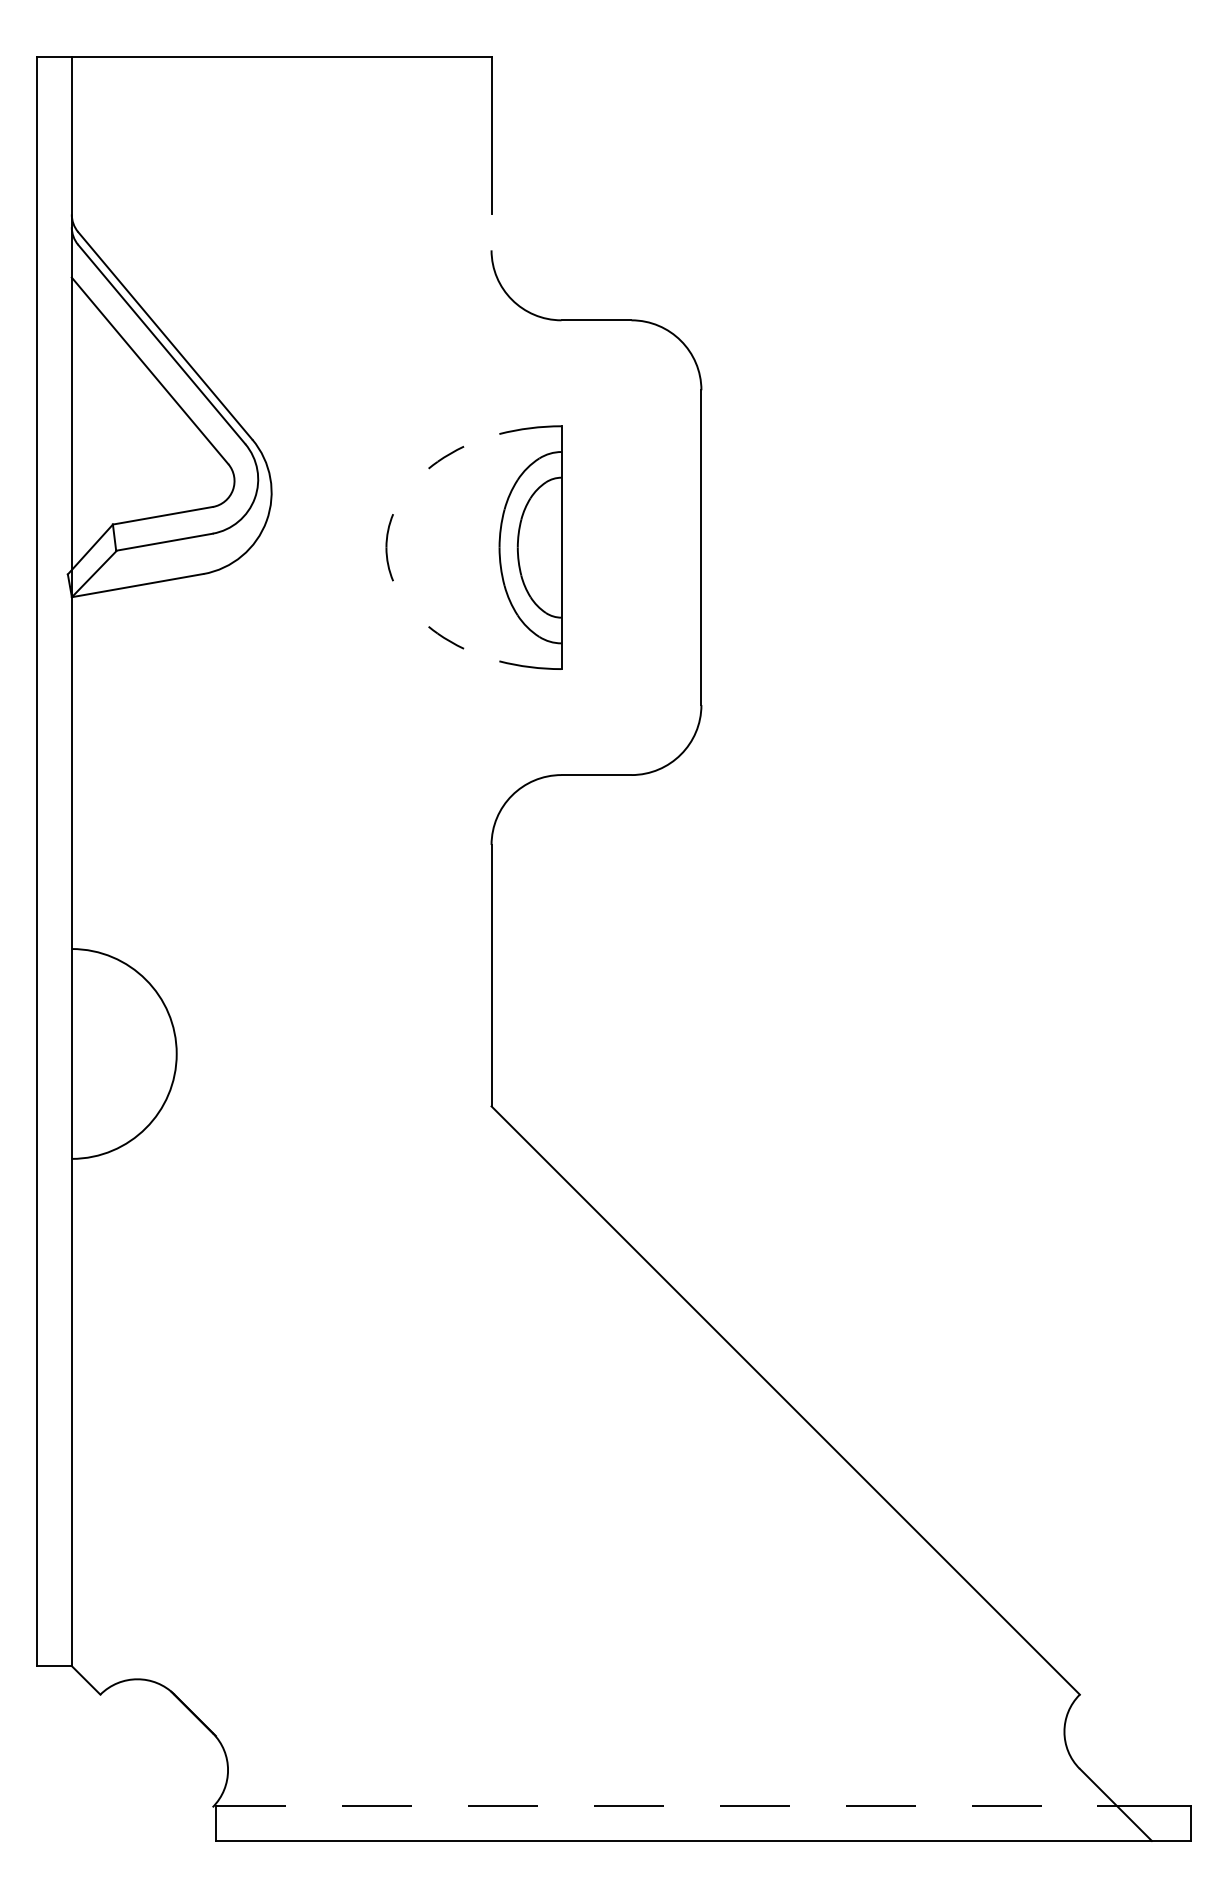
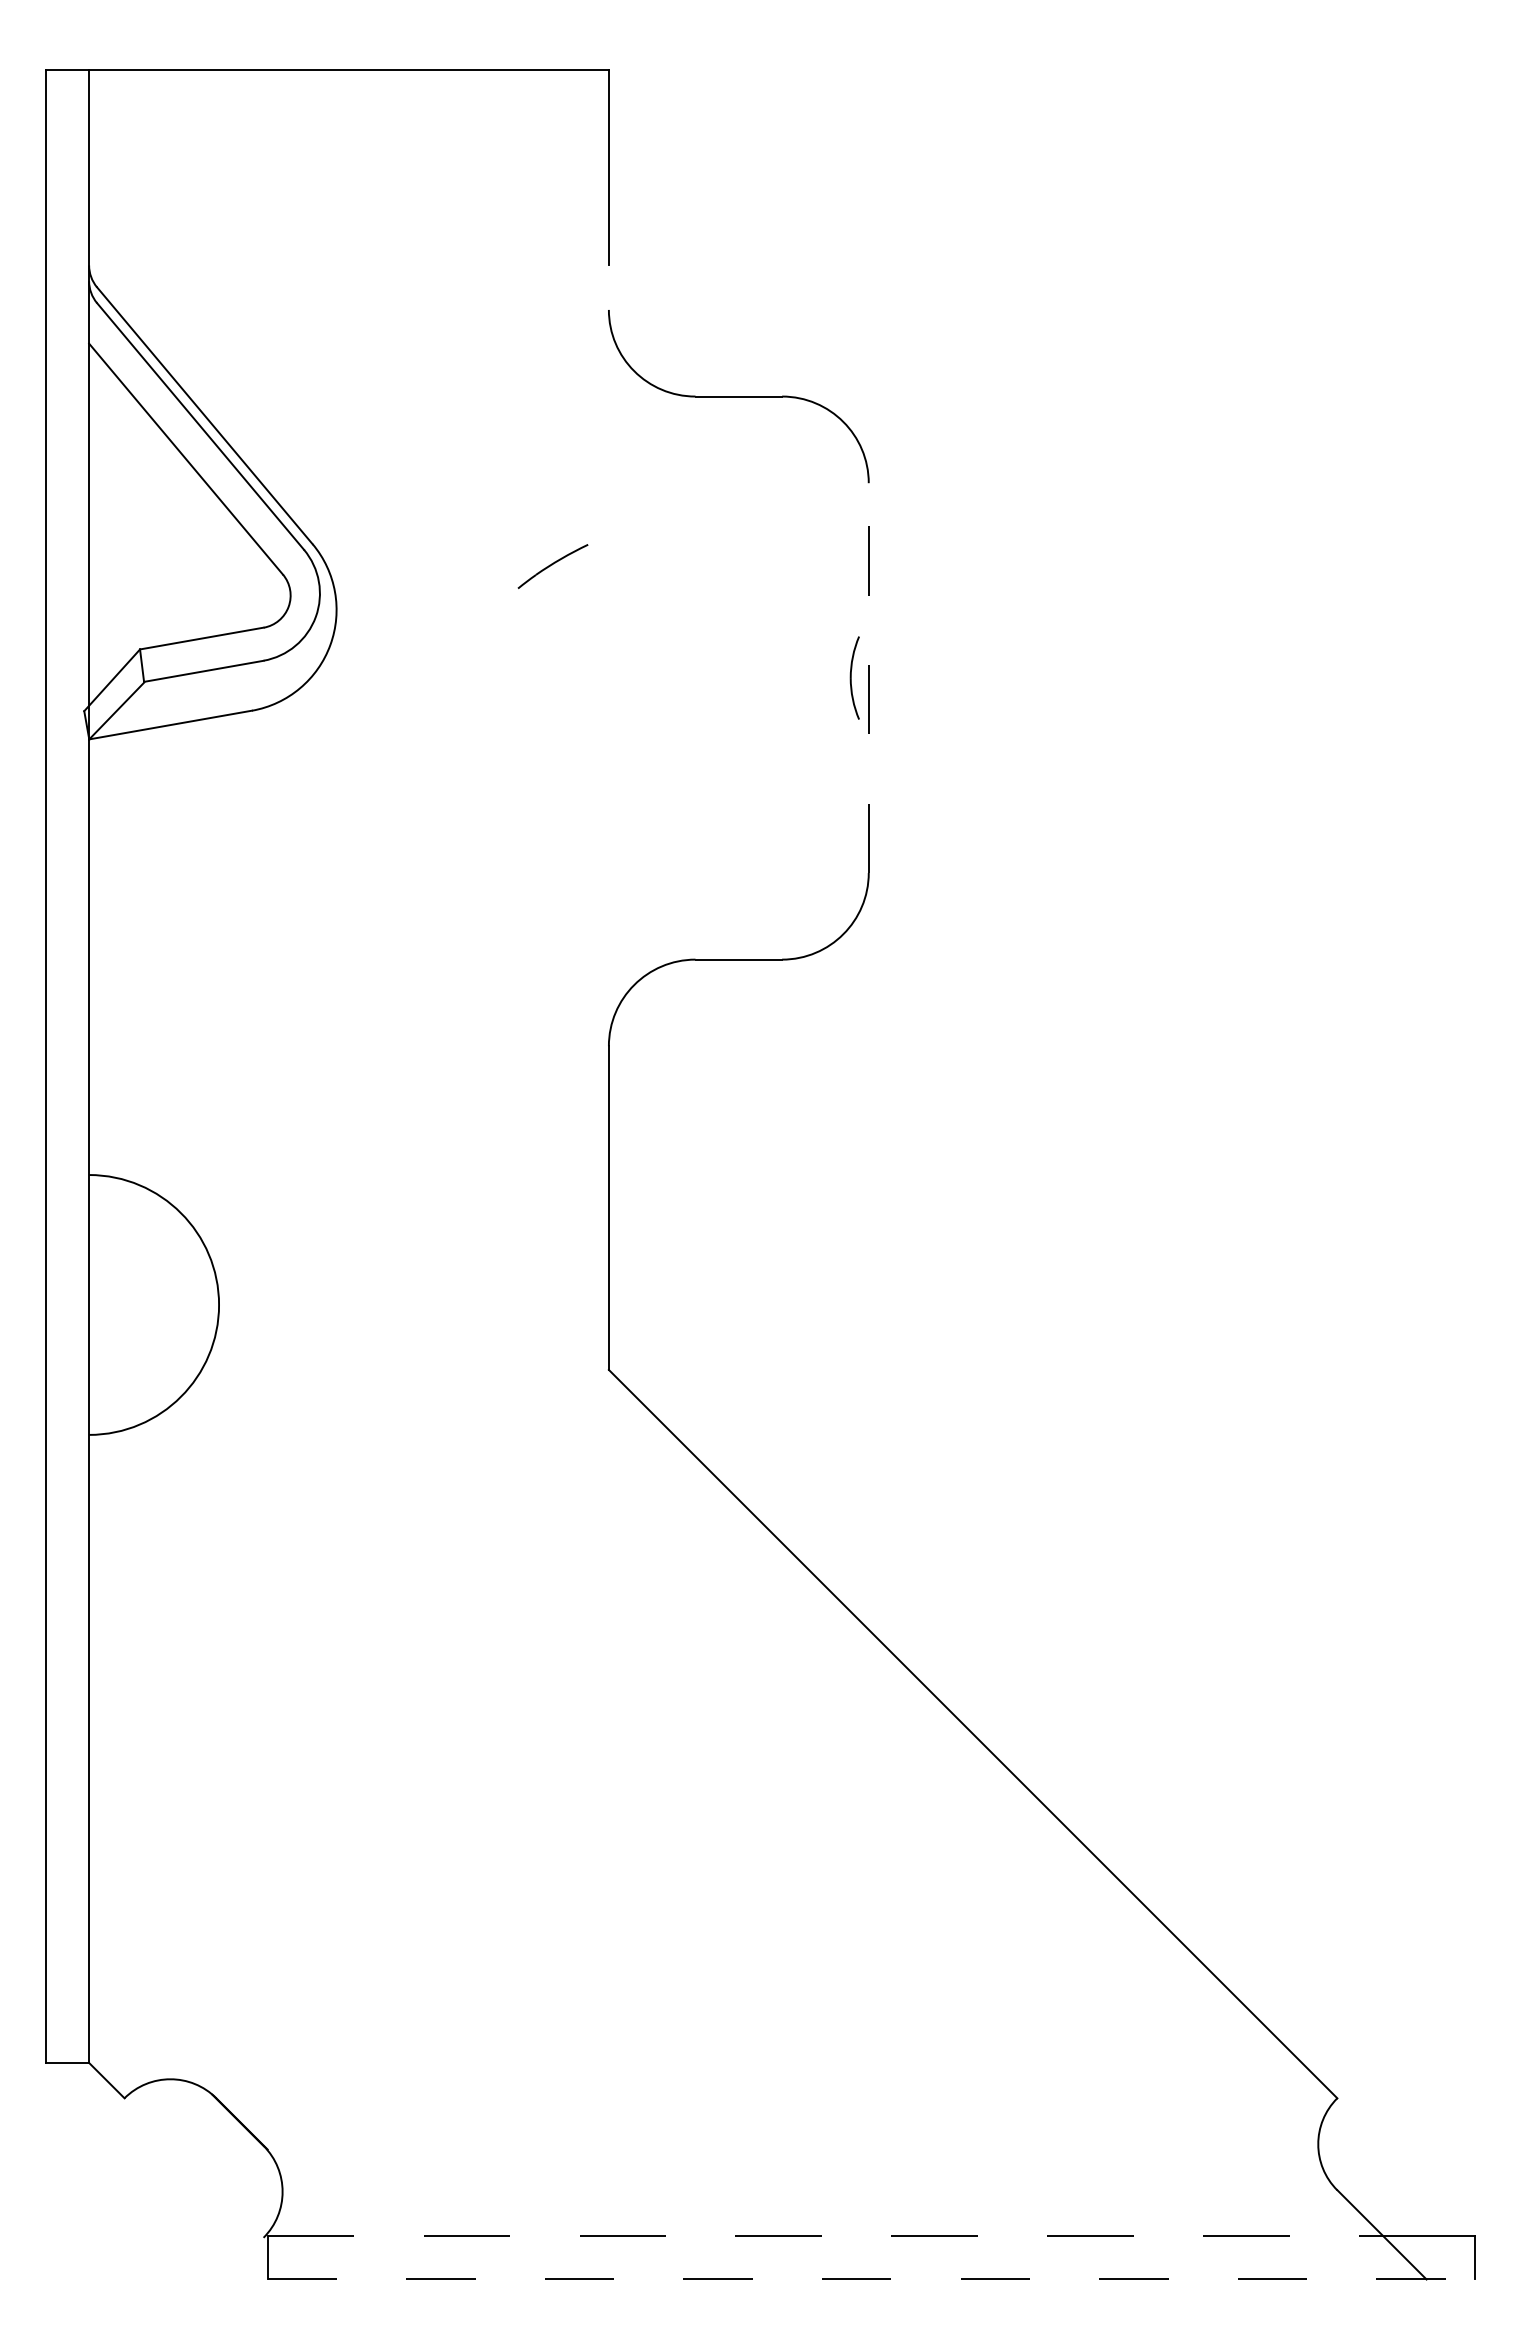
part: (446, 457) -> (552, 566), size x1.6
part: (389, 547) -> (854, 677), moved
part: (530, 547) -> (656, 677), removed
line: (701, 548) -> (868, 678), solid -> dashed
part: (446, 637) -> (552, 789), removed
line: (703, 1840) -> (871, 2279), solid -> dashed

